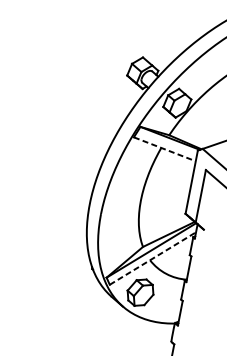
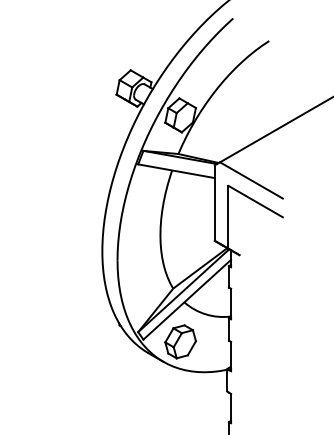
line: (164, 149) -> (176, 171), dashed -> solid
line: (153, 258) -> (187, 299), dashed -> solid

